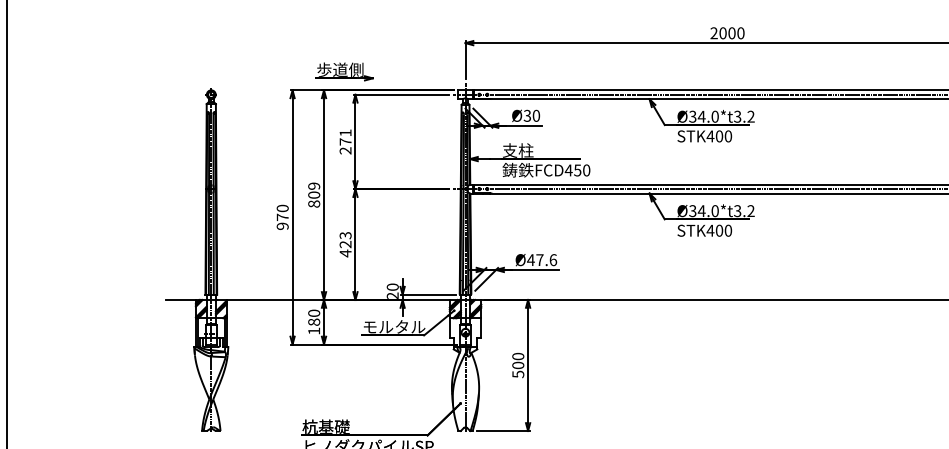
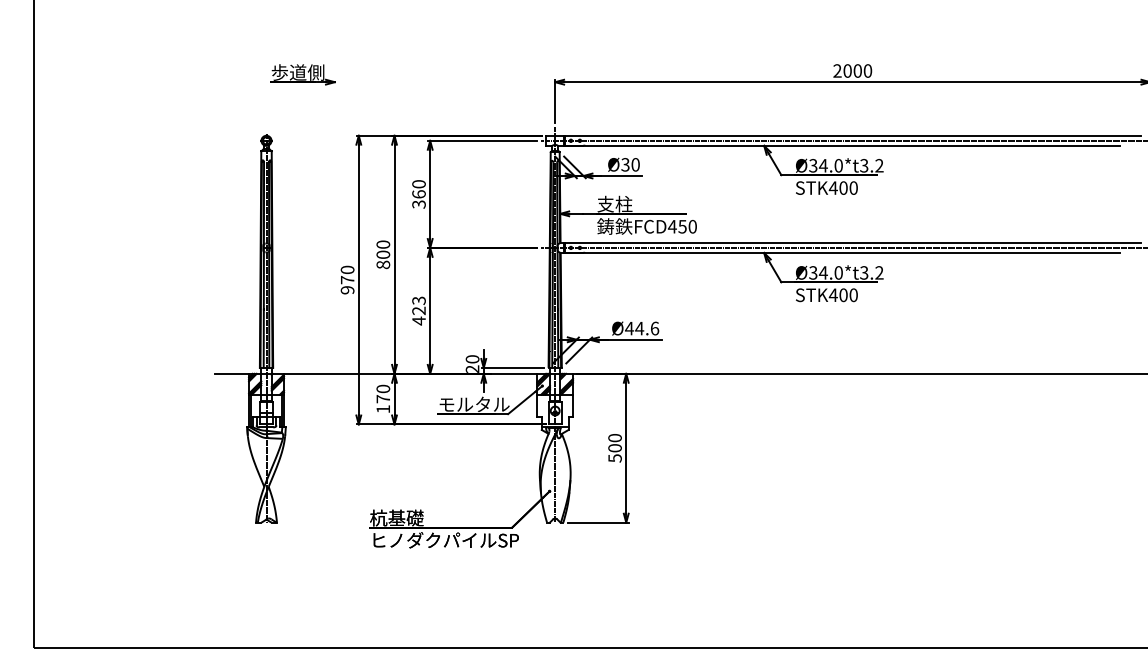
part: (344, 71) -> (302, 74), moved
text: (345, 142) -> (418, 194), 271 -> 360
text: (314, 186) -> (383, 244), 809 -> 800
text: (539, 260) -> (639, 328), Ø47.6 -> Ø44.6
text: (314, 322) -> (383, 399), 180 -> 170

